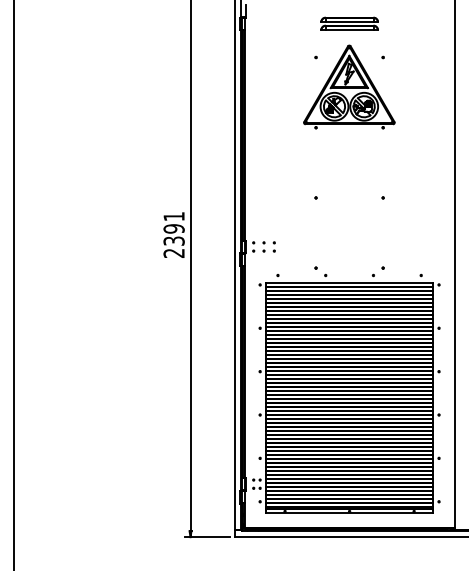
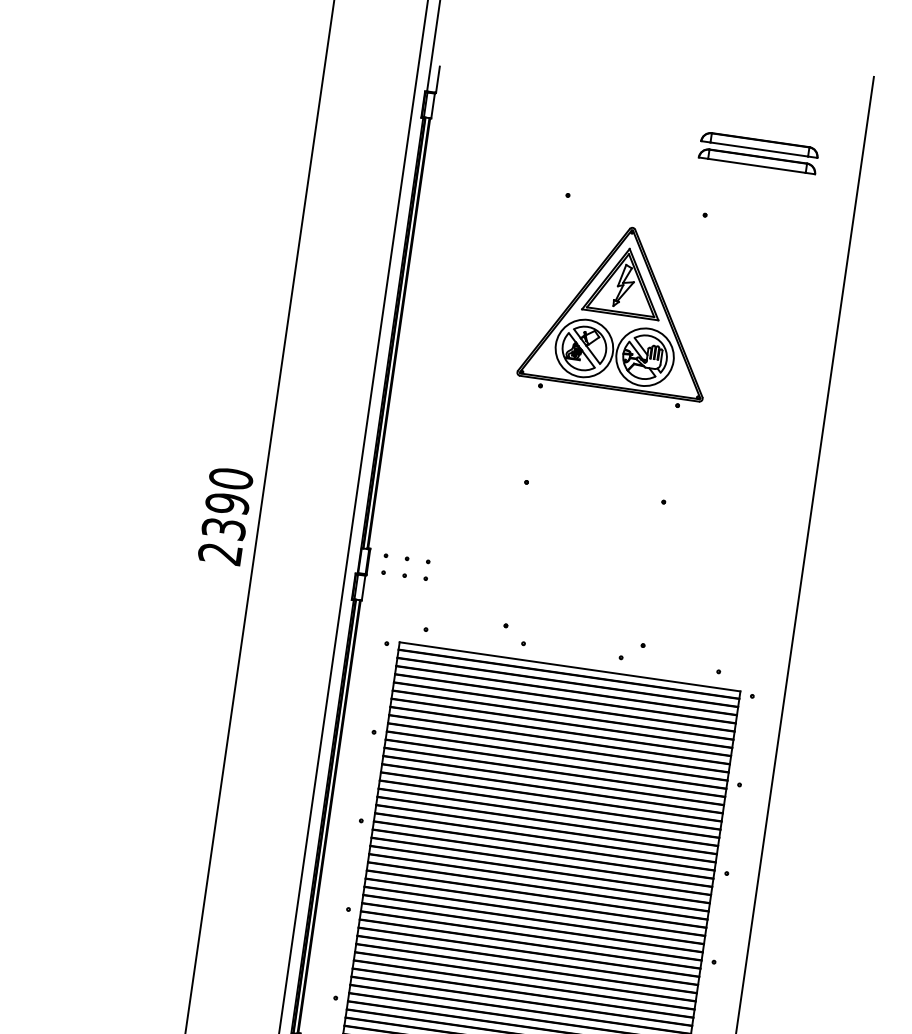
part: (349, 23) -> (758, 151), moved
part: (349, 86) -> (621, 311), moved
text: (173, 216) -> (229, 478), 2391 -> 2390

